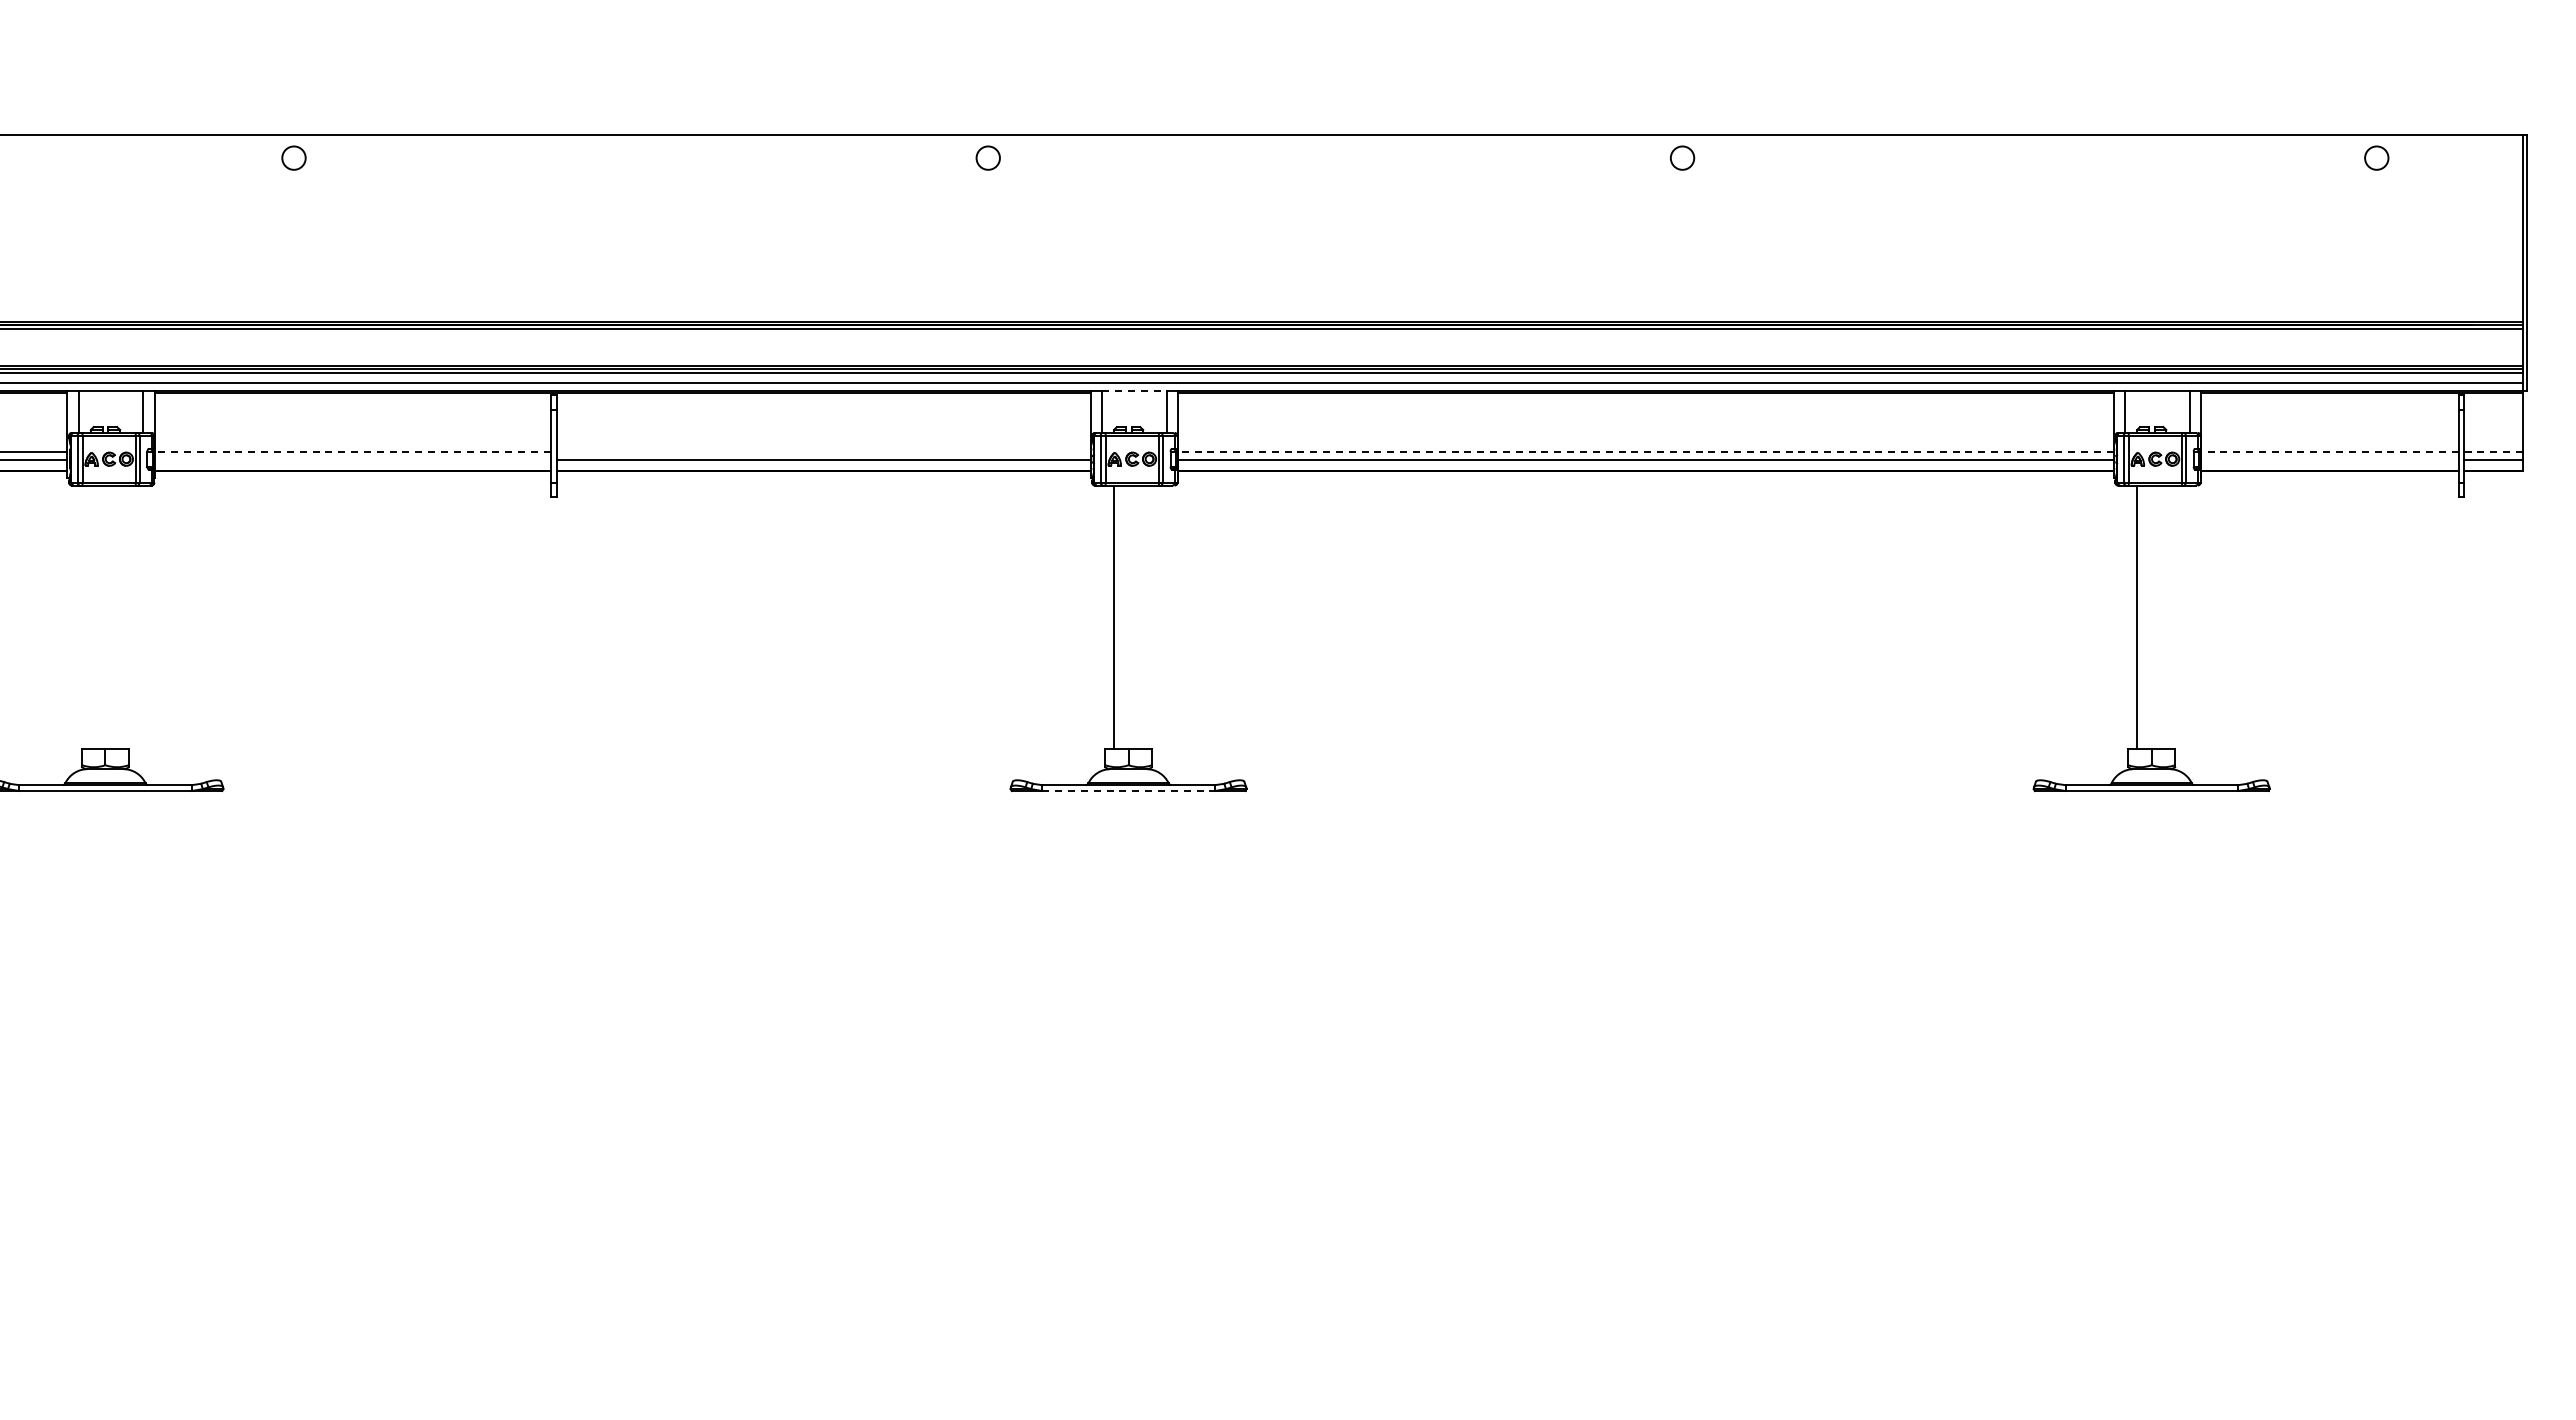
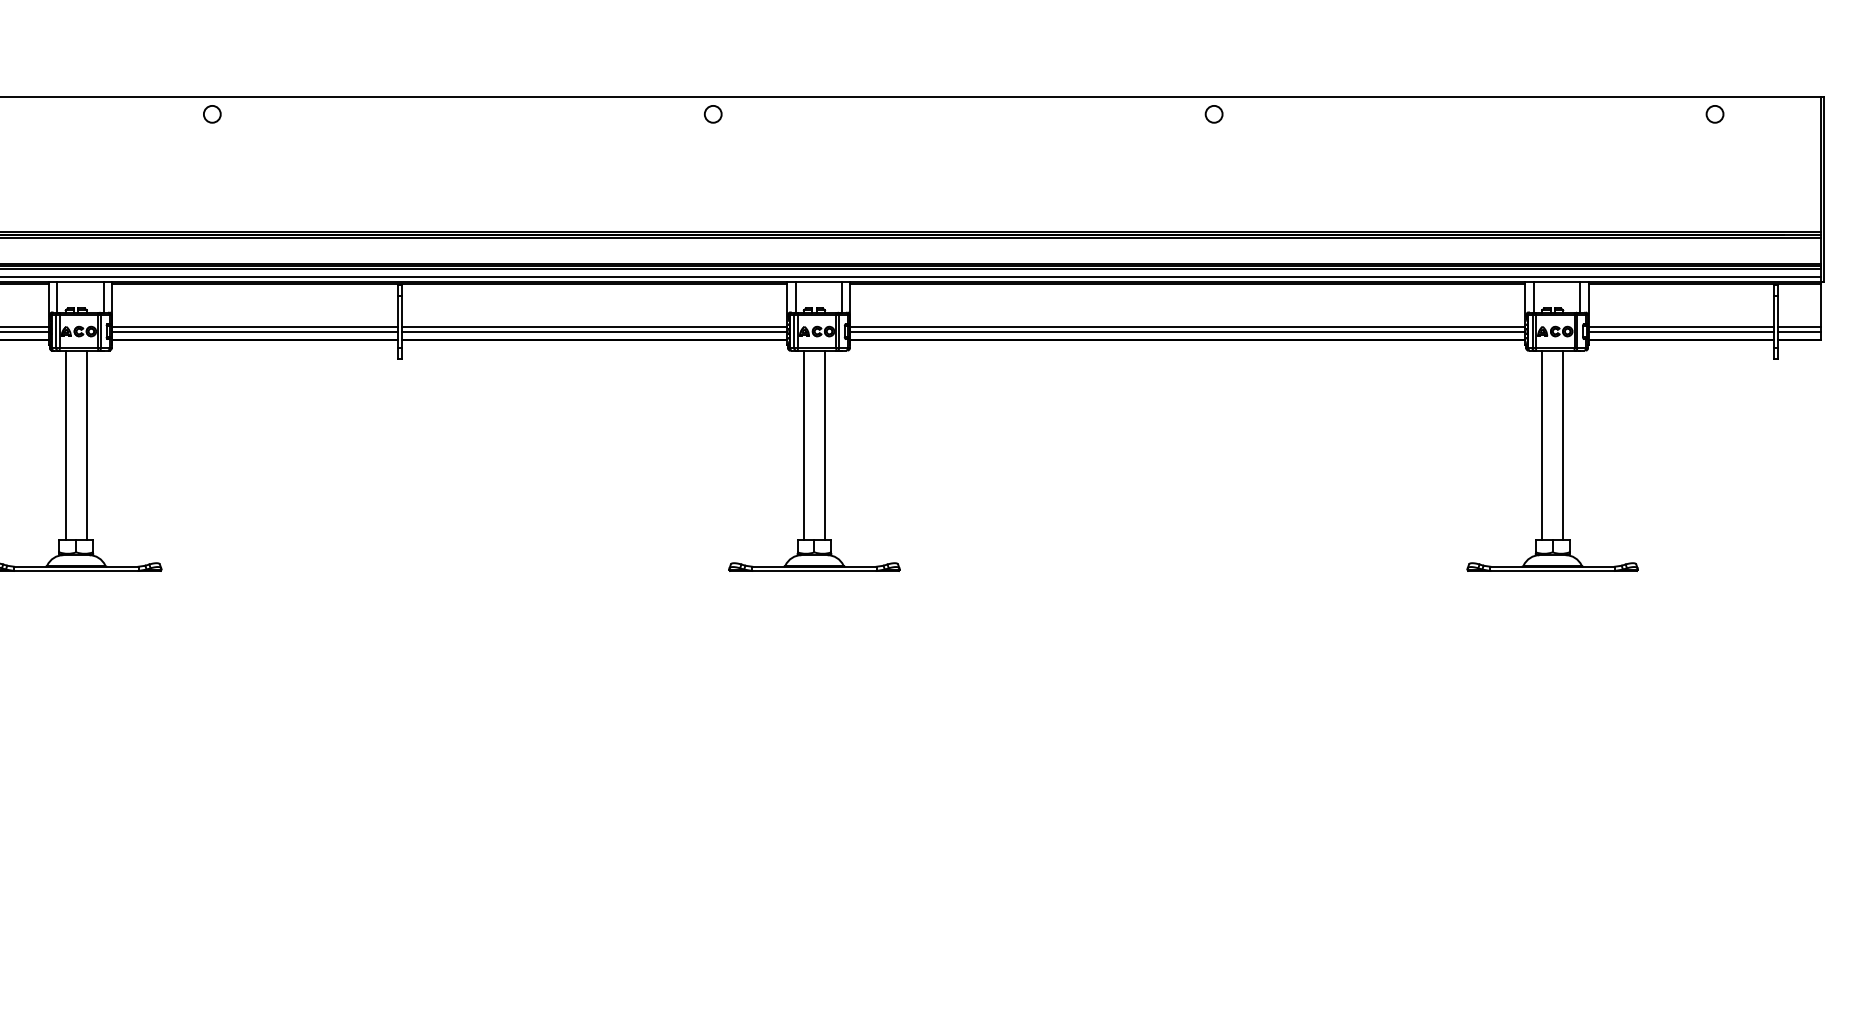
line: (1134, 390) -> (818, 281), dashed -> solid
line: (352, 452) -> (254, 326), dashed -> solid
line: (823, 452) -> (594, 326), added
line: (1645, 452) -> (1187, 326), dashed -> solid
line: (2330, 452) -> (1681, 326), dashed -> solid
line: (2493, 452) -> (1799, 326), dashed -> solid
line: (352, 459) -> (254, 331), added
line: (2329, 459) -> (1680, 331), added
line: (90, 616) -> (65, 445), added
line: (120, 616) -> (87, 445), added
line: (1143, 616) -> (825, 445), added
line: (2166, 616) -> (1563, 445), added
line: (1129, 791) -> (815, 571), dashed -> solid

